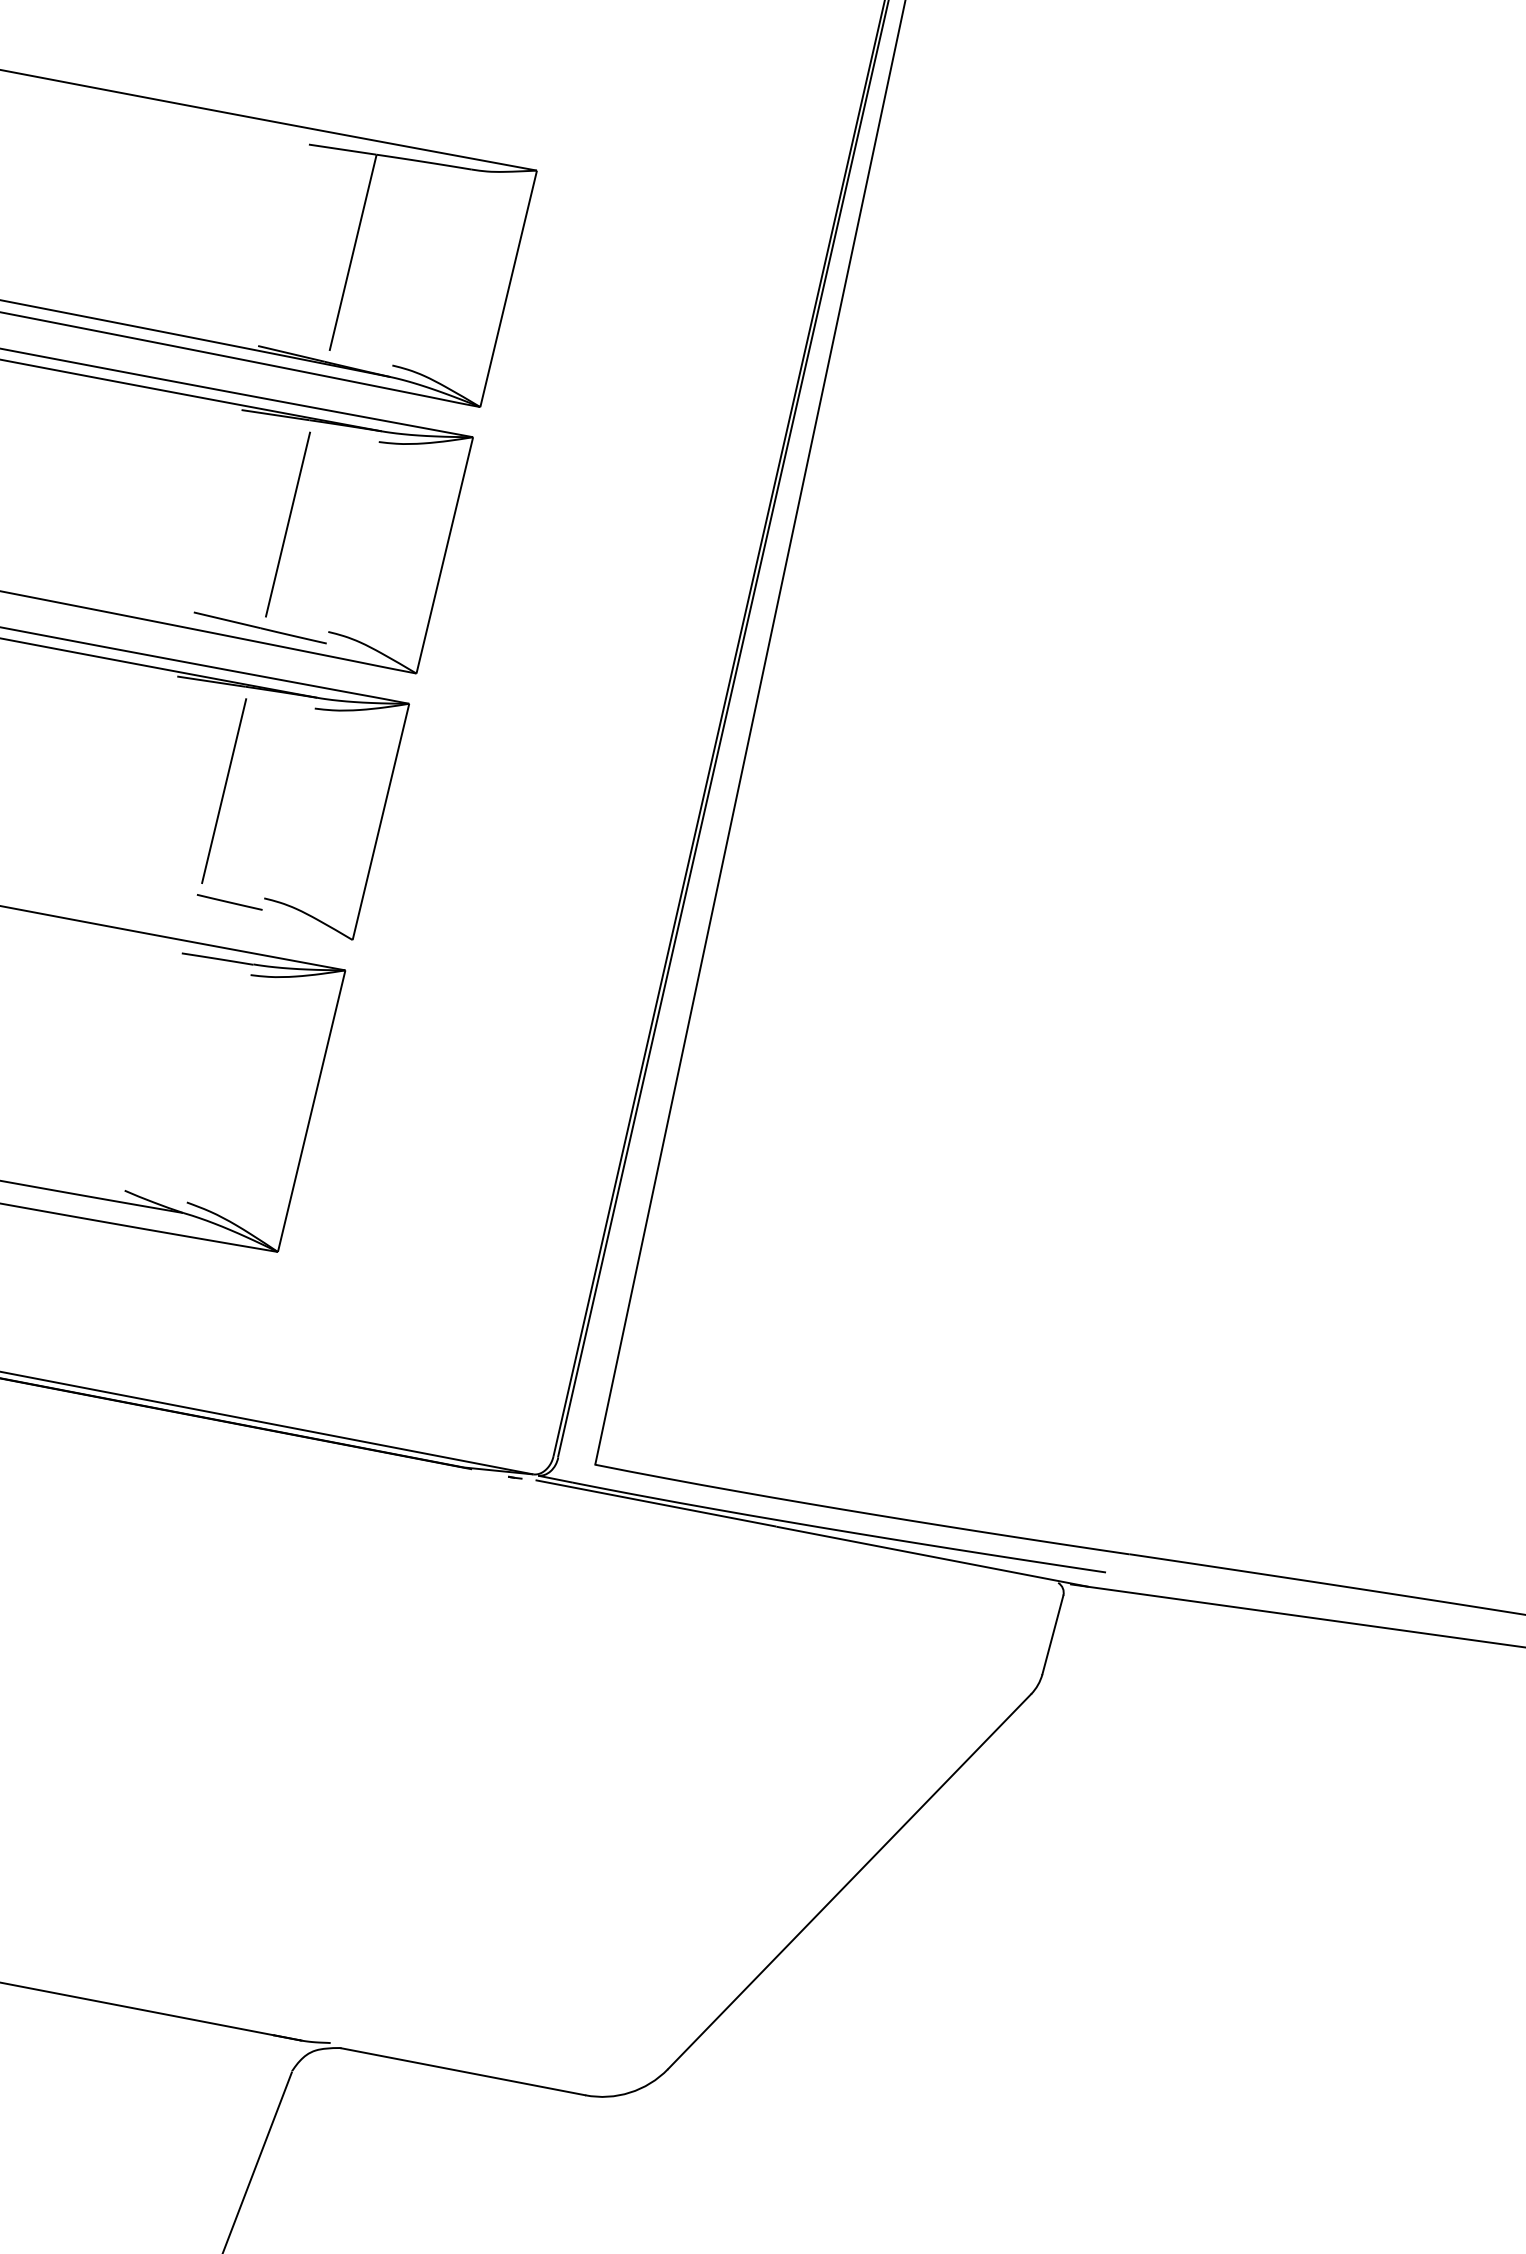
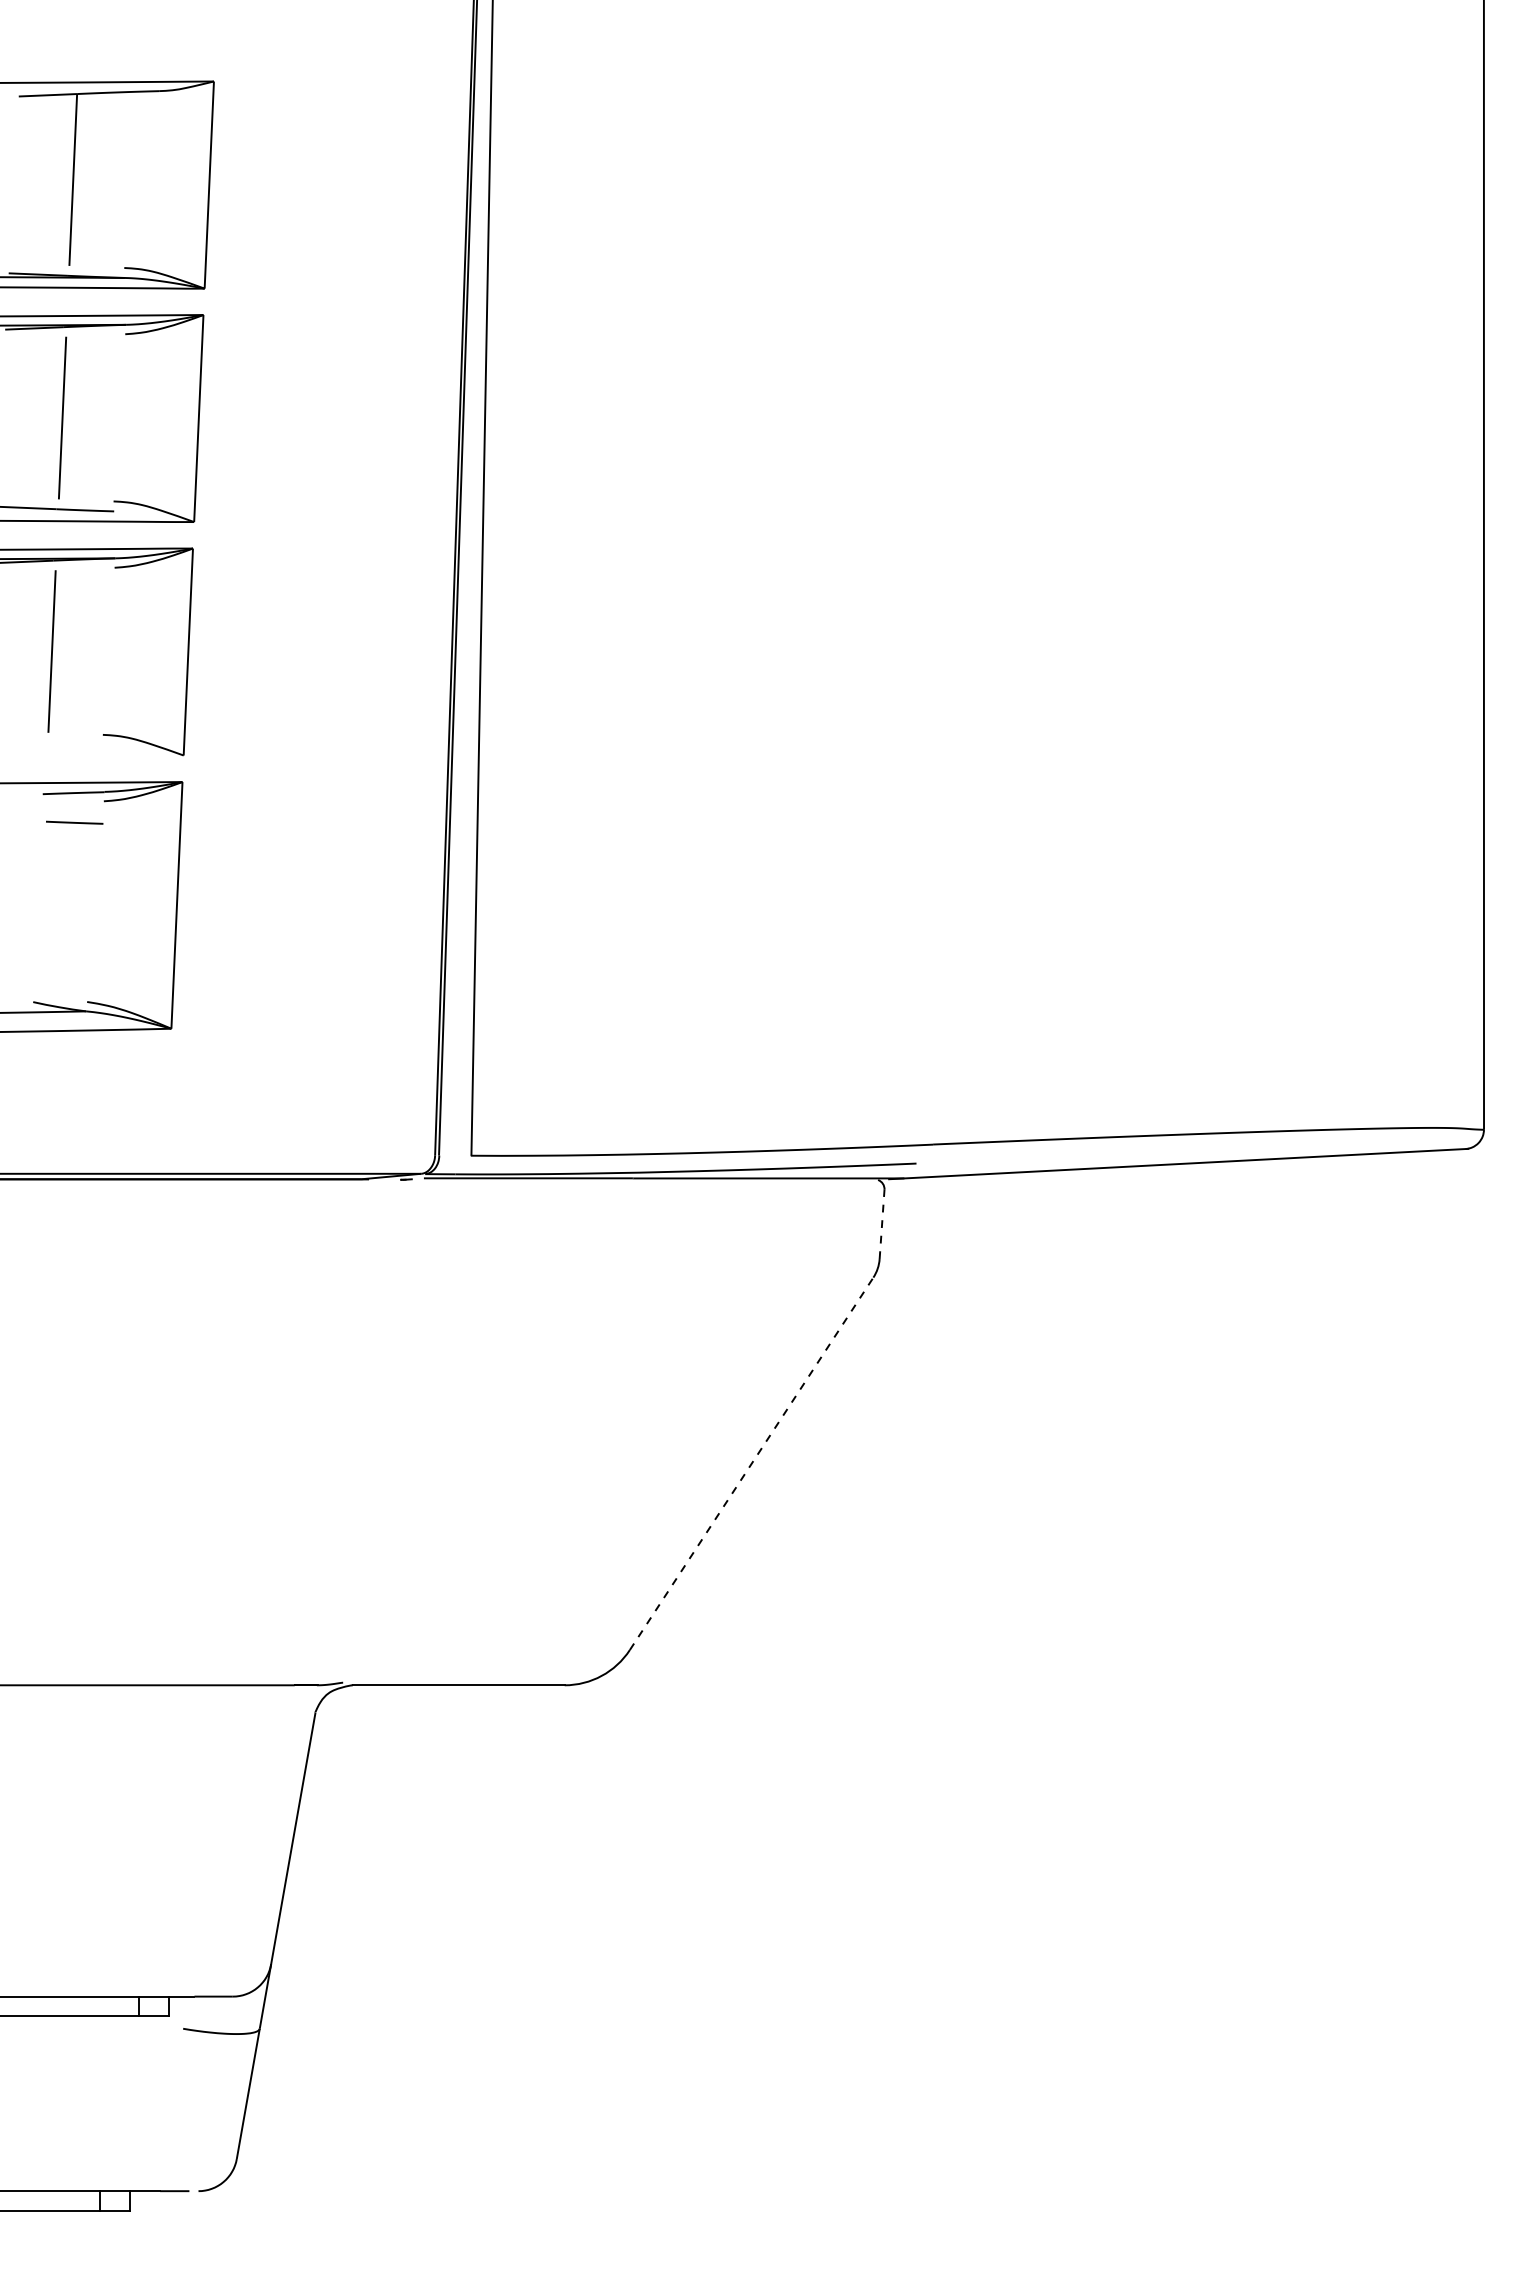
line: (229, 902) -> (74, 822), moved
line: (1053, 1635) -> (882, 1224), solid -> dashed
line: (849, 1881) -> (751, 1463), solid -> dashed

